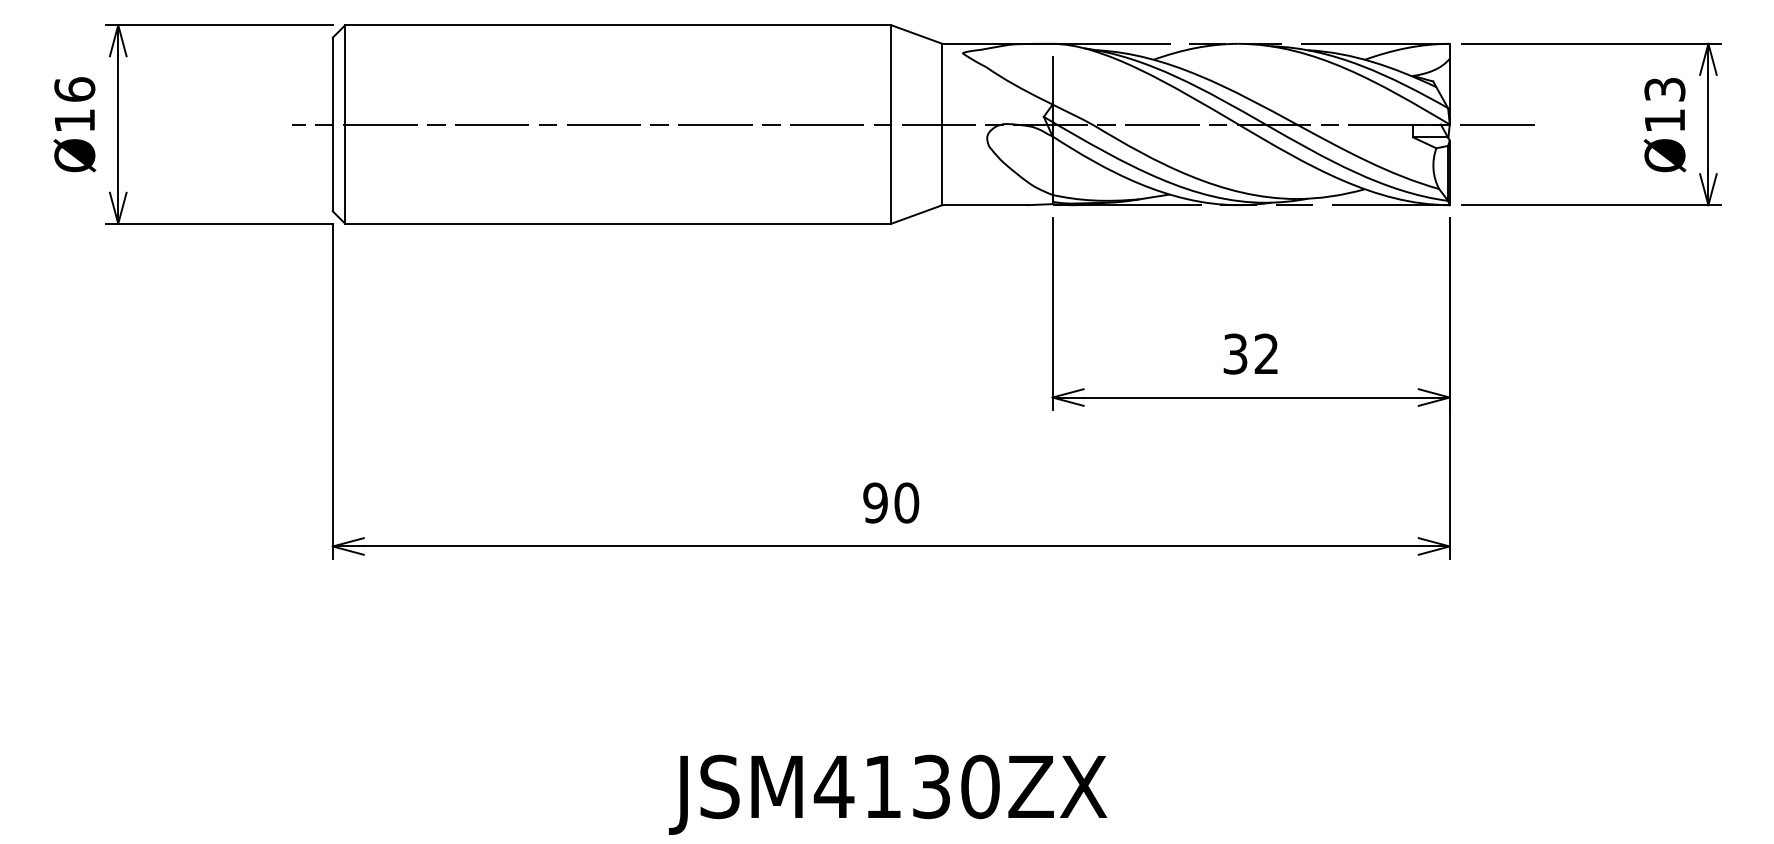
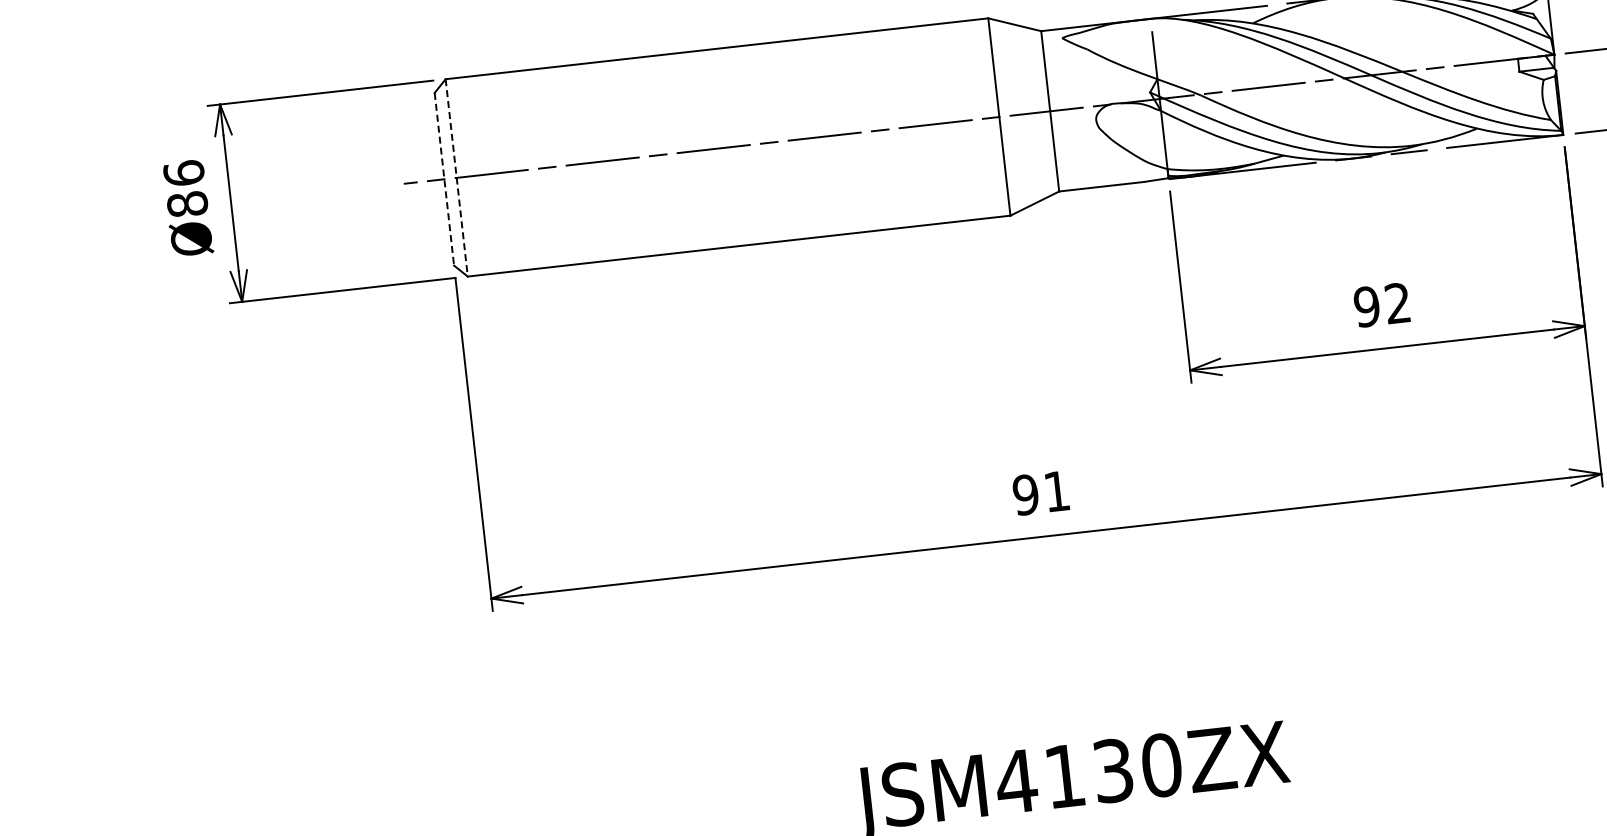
text: (74, 120) -> (187, 204), Ø16 -> Ø86
line: (332, 124) -> (444, 179), solid -> dashed
line: (345, 125) -> (457, 178), solid -> dashed
text: (1235, 353) -> (1366, 306), 32 -> 92
text: (906, 502) -> (1056, 490), 90 -> 91

